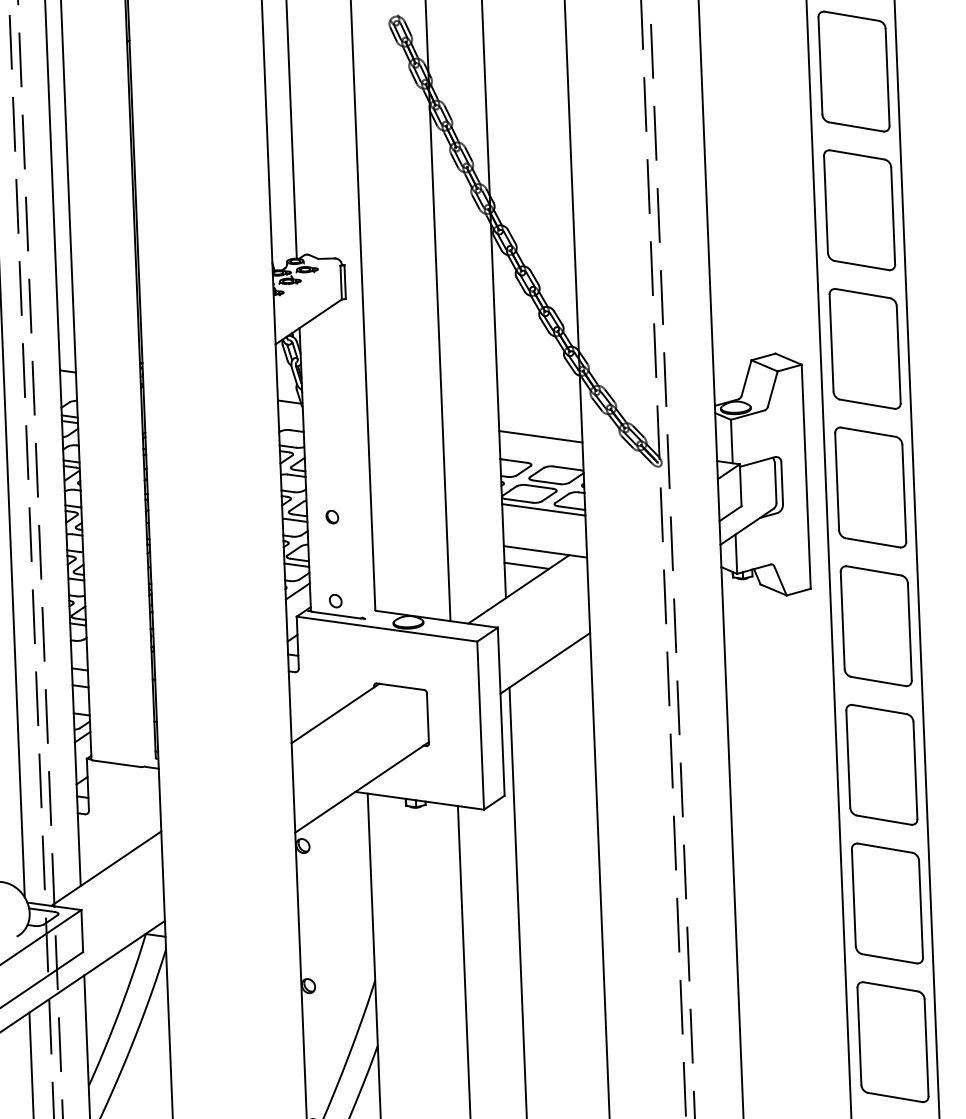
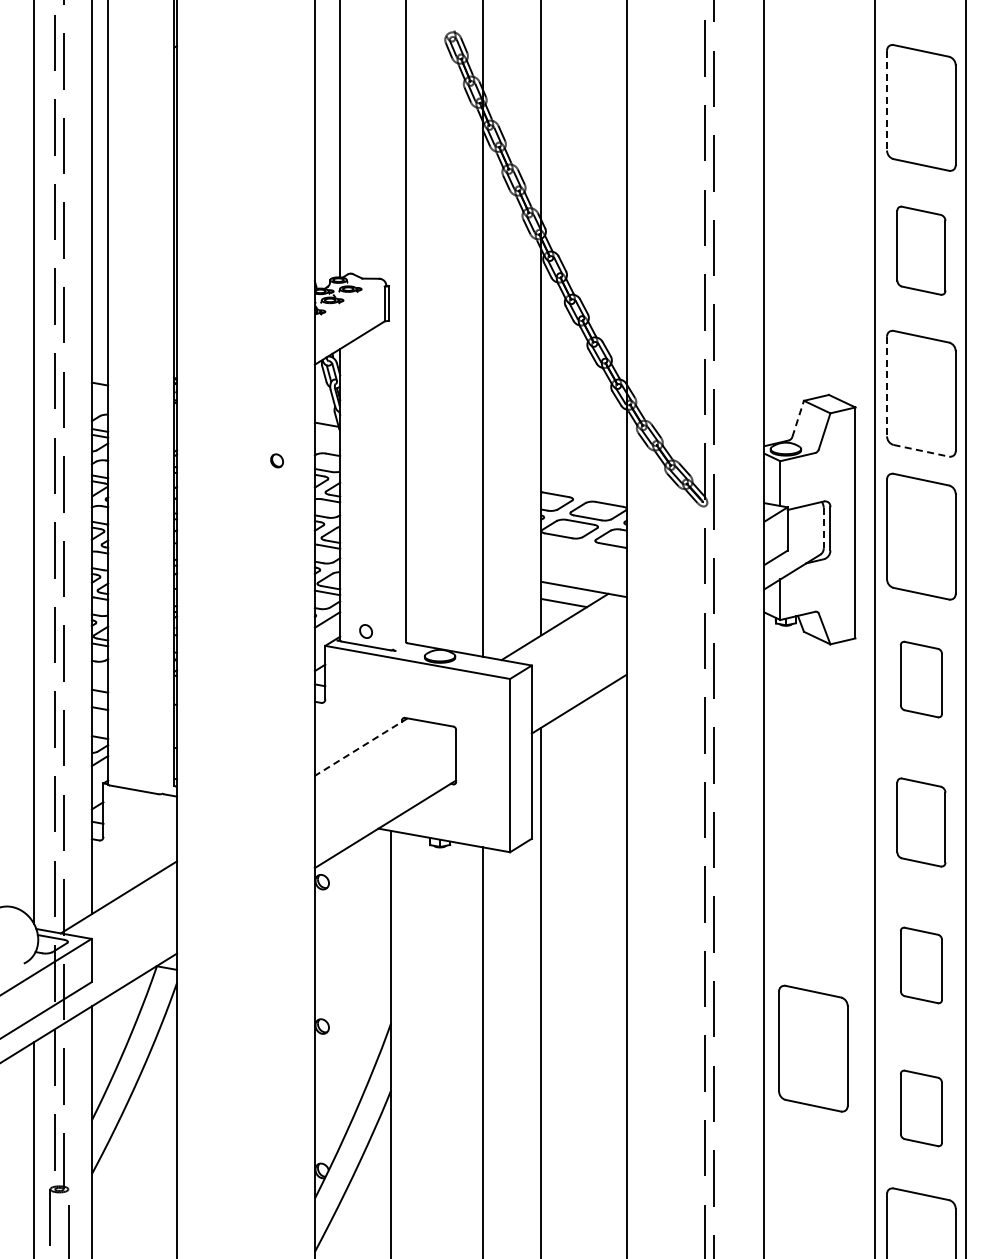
line: (820, 65) -> (887, 100), solid -> dashed
part: (859, 209) -> (921, 250), size x0.7
line: (832, 343) -> (887, 386), solid -> dashed
line: (746, 377) -> (798, 418), solid -> dashed
line: (867, 403) -> (921, 450), solid -> dashed
line: (540, 436) -> (583, 470), removed
line: (775, 483) -> (823, 528), solid -> dashed
line: (543, 509) -> (583, 545), removed
part: (331, 516) -> (276, 460), moved
part: (876, 626) -> (921, 679), size x0.6
line: (335, 713) -> (361, 747), solid -> dashed
part: (881, 764) -> (921, 822), size x0.7
part: (887, 903) -> (921, 965), size x0.6
part: (786, 988) -> (813, 1048), added
part: (893, 1042) -> (921, 1108), size x0.6

